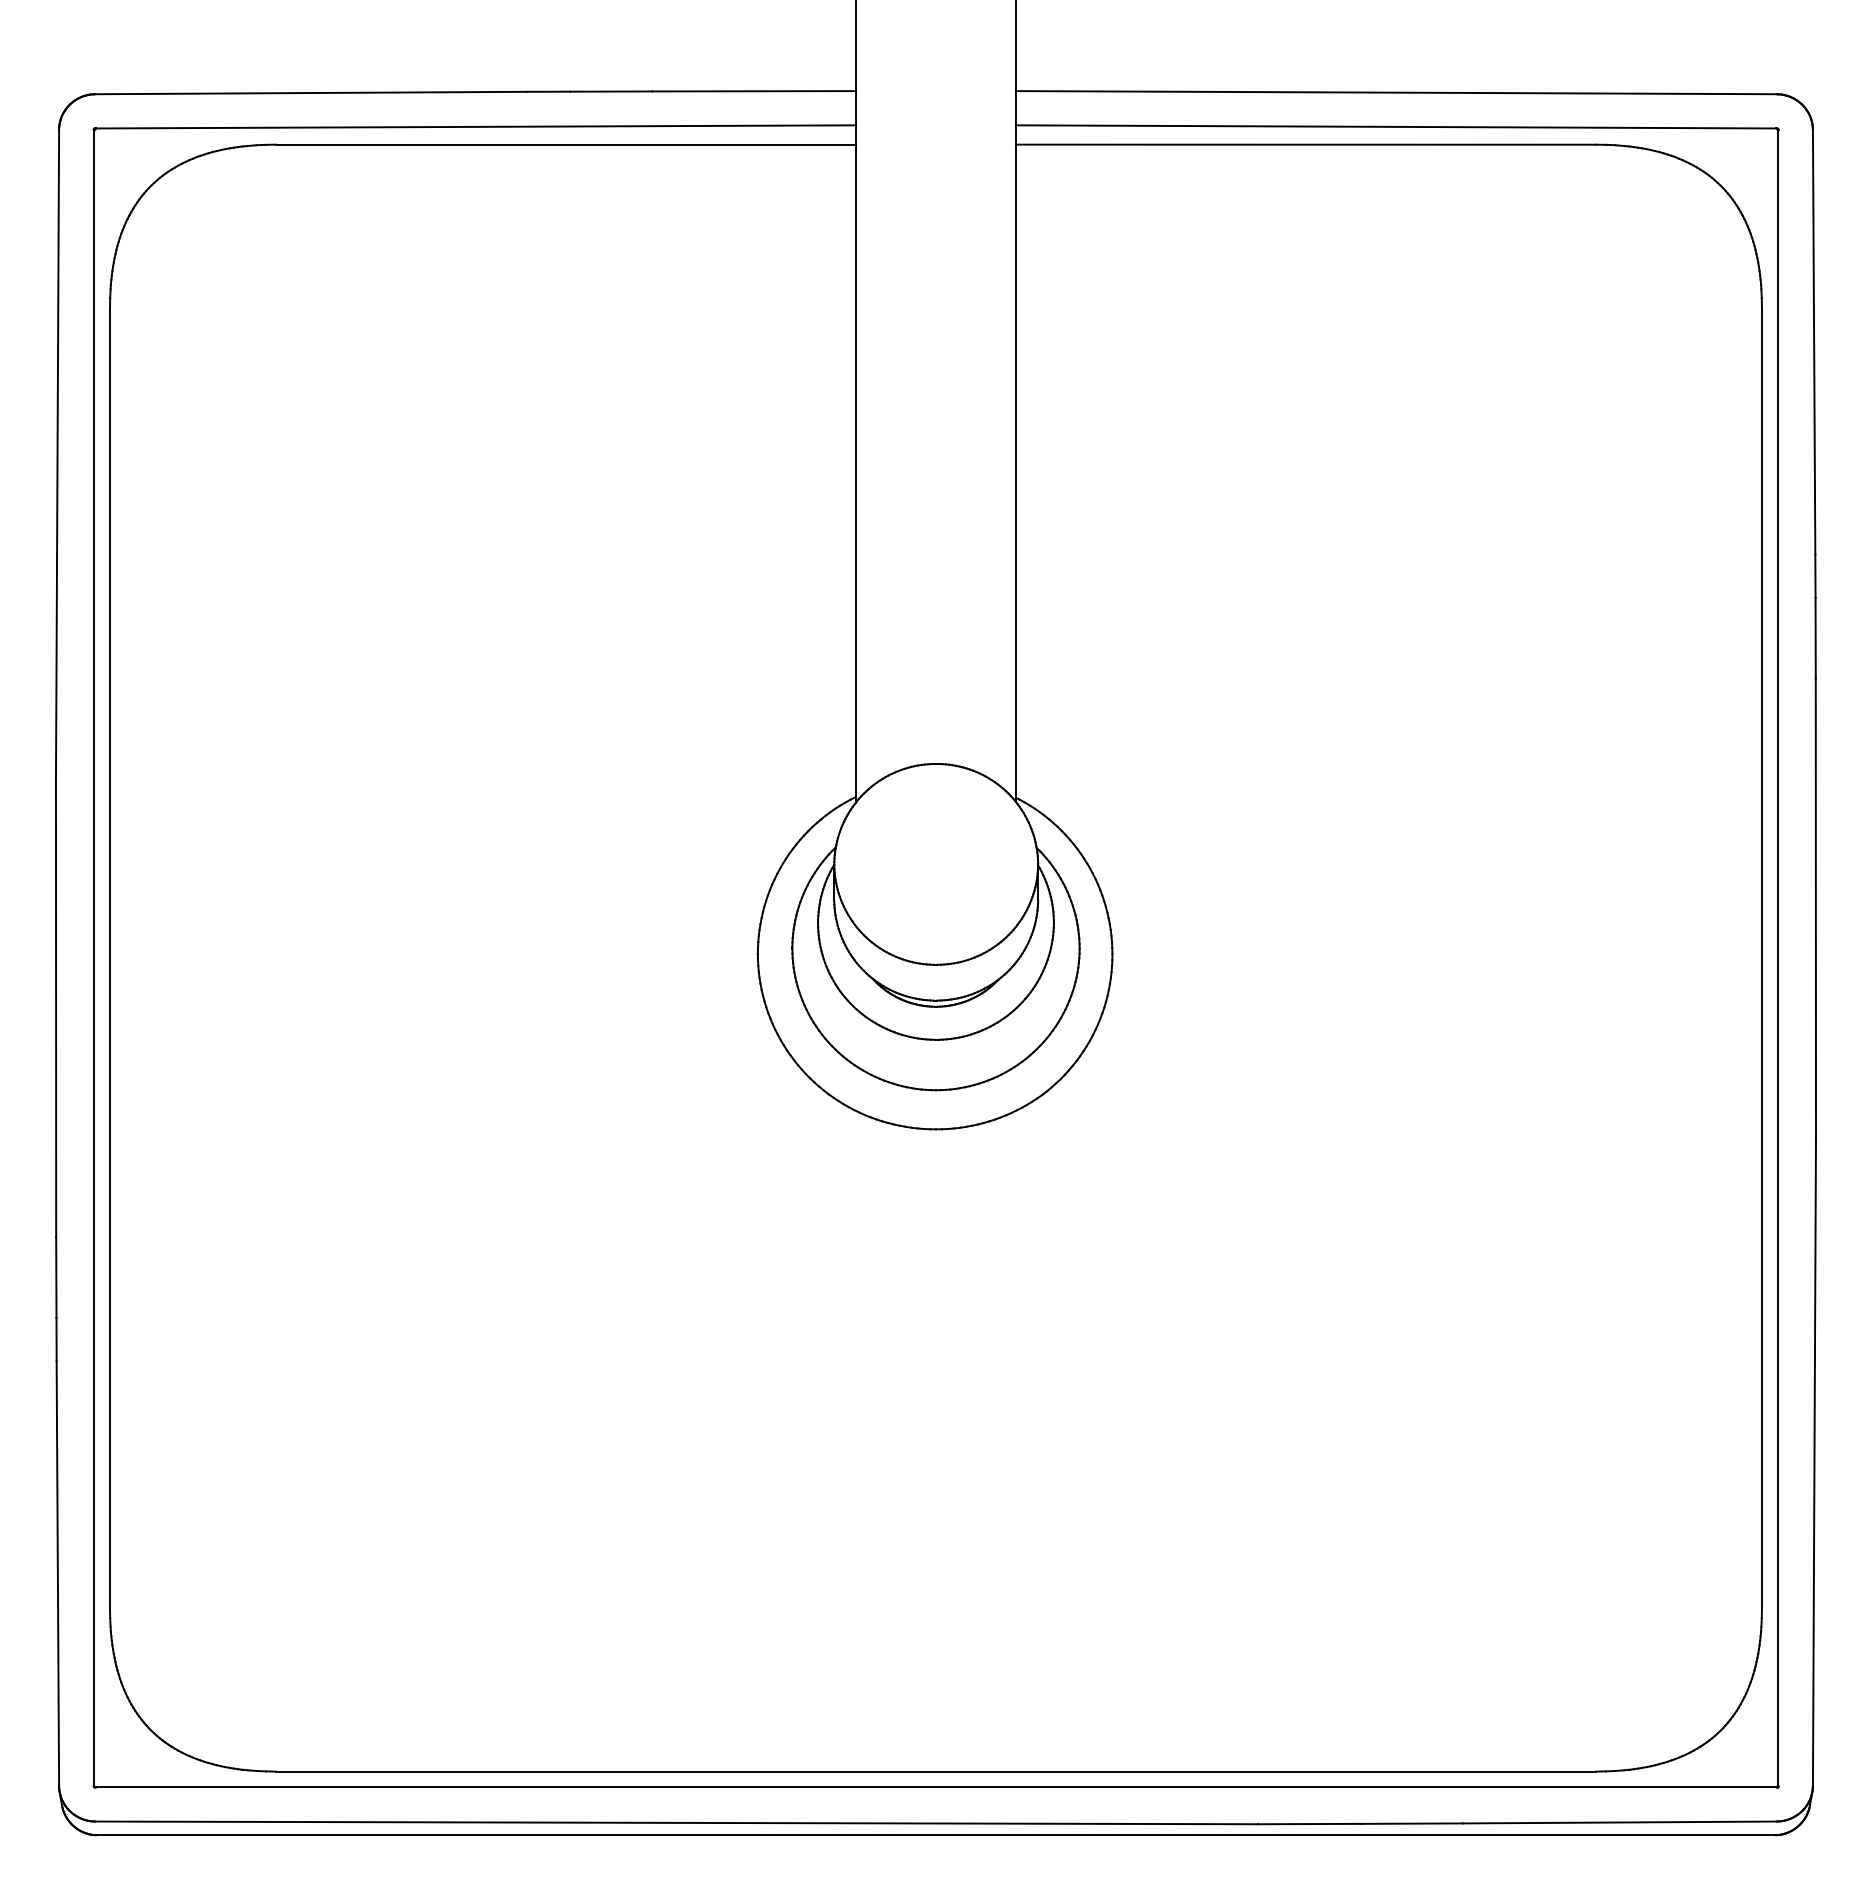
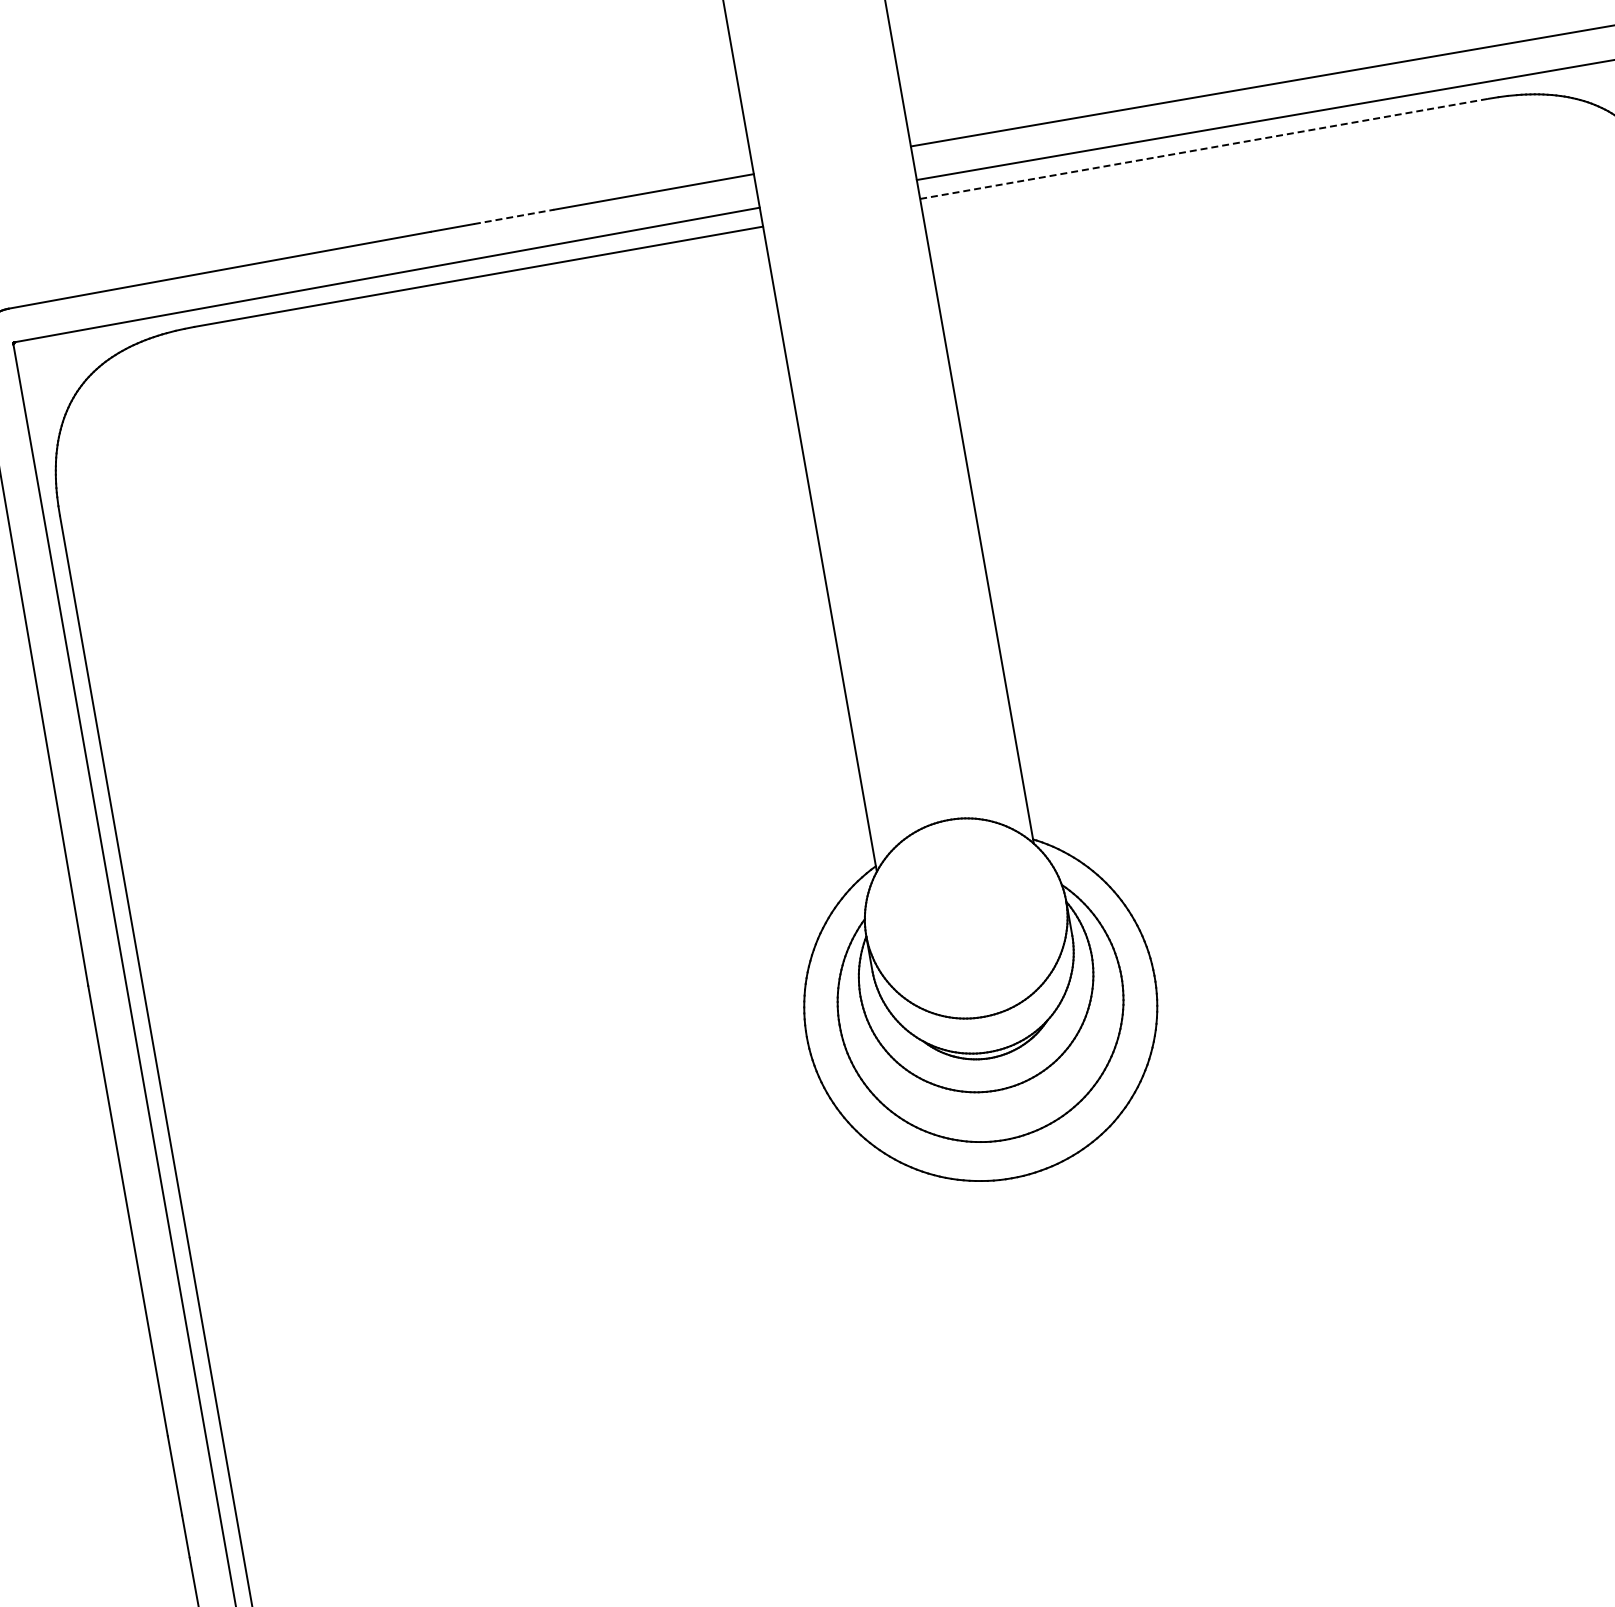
line: (611, 91) -> (514, 216), solid -> dashed
line: (1306, 144) -> (1204, 148), solid -> dashed

